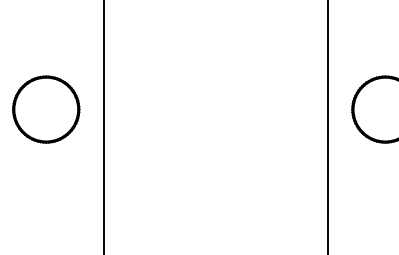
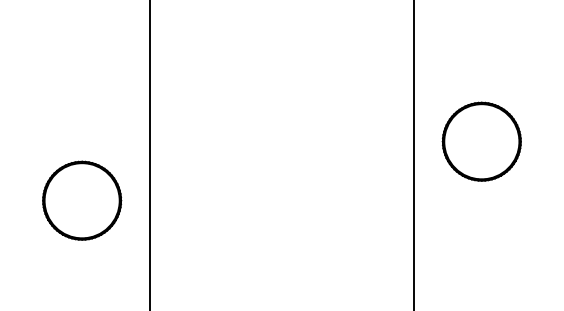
part: (46, 109) -> (82, 200), moved

